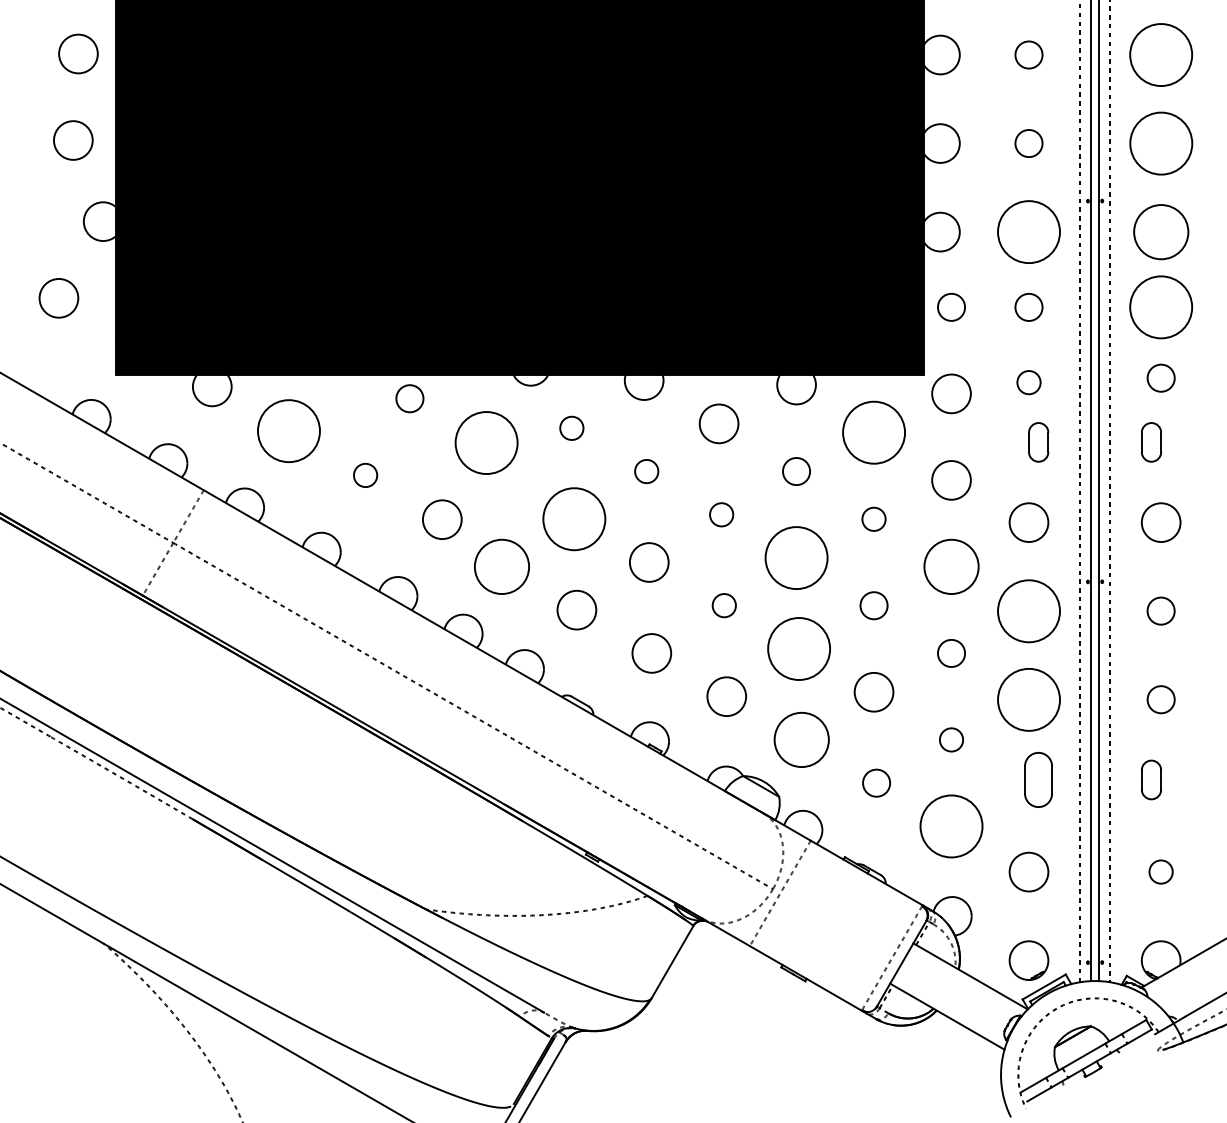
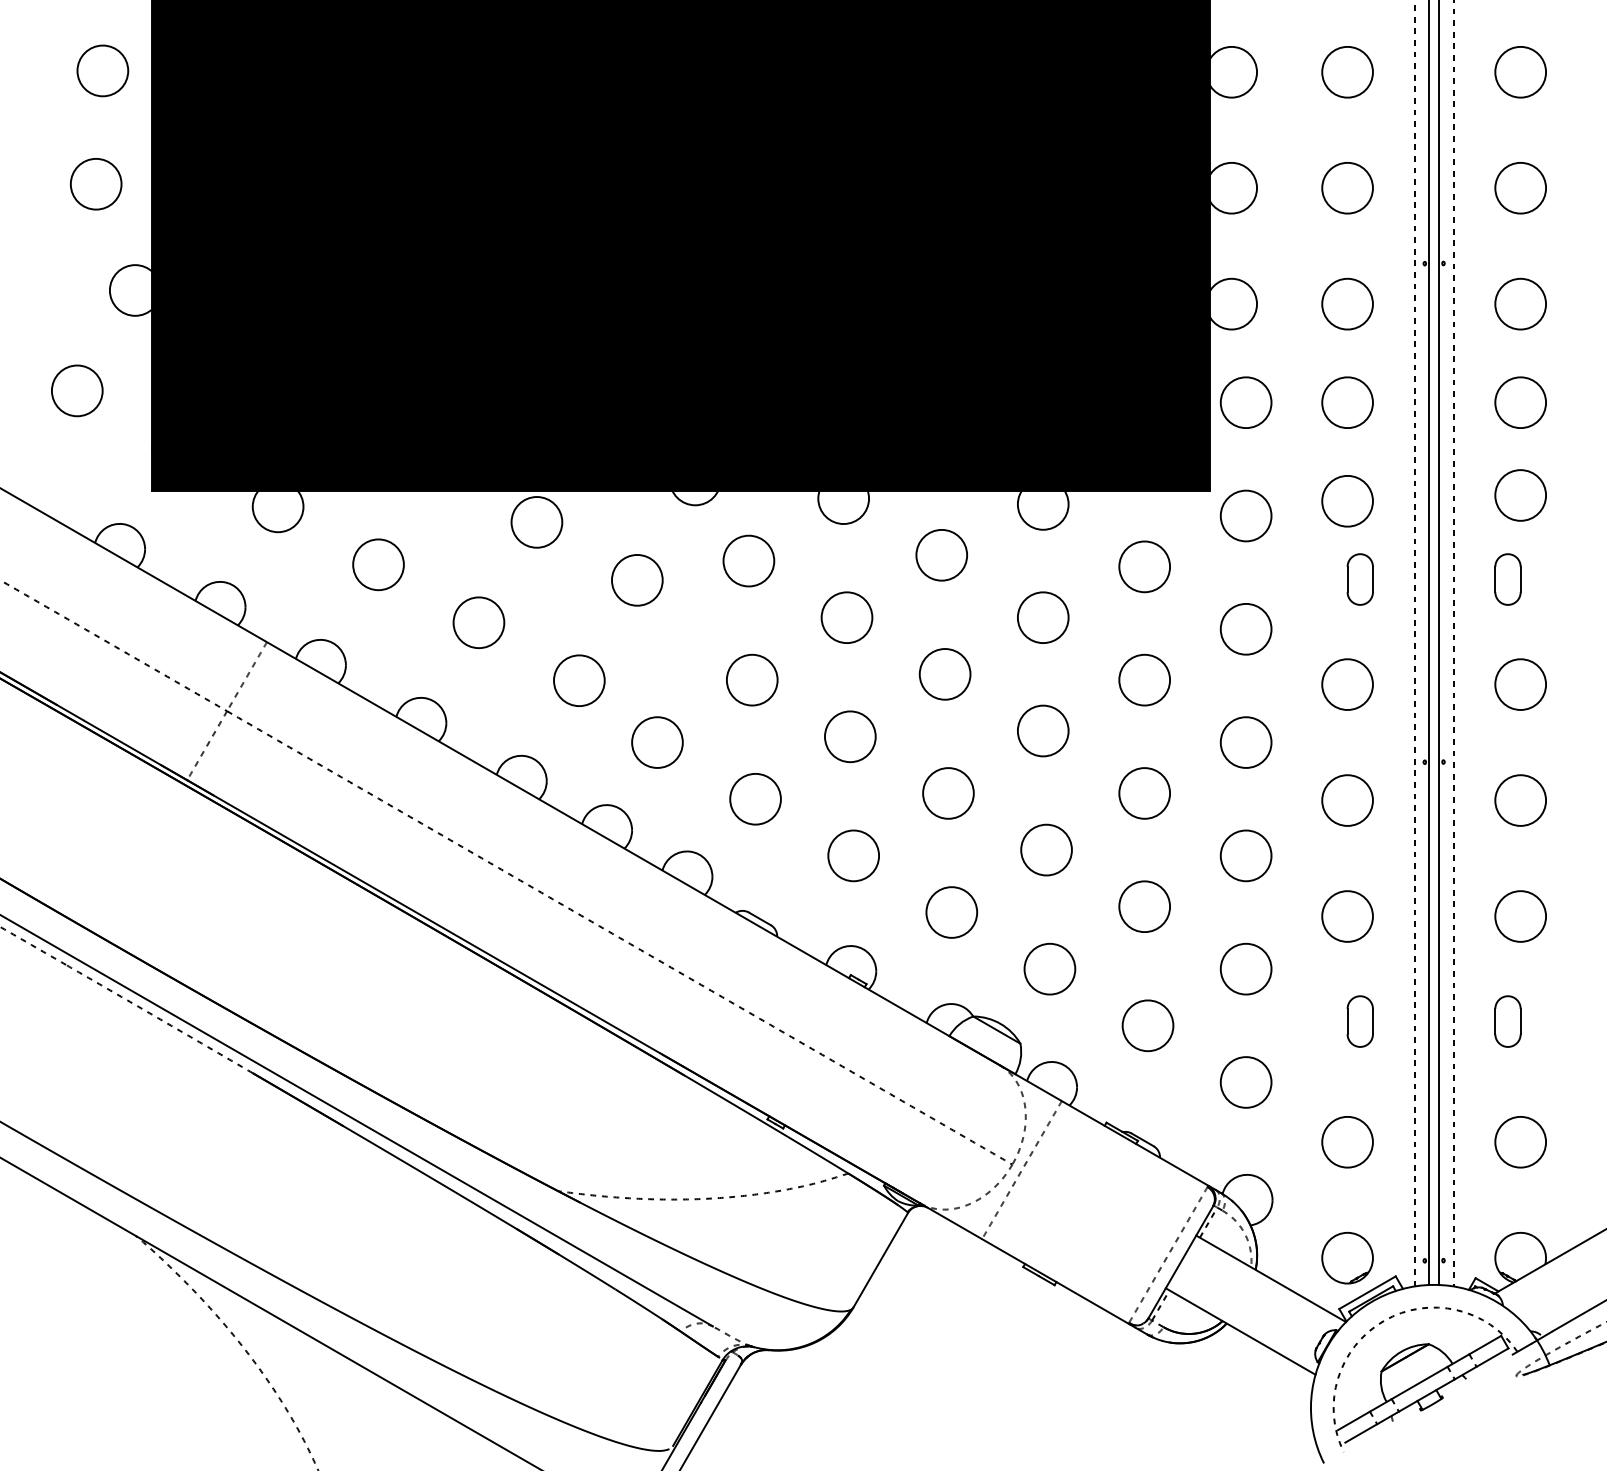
circle: (1028, 54) -> (1346, 71), size x1.43
circle: (1160, 54) -> (1519, 71), size x0.62
circle: (1028, 143) -> (1346, 188), size x1.43
circle: (1160, 143) -> (1519, 188), size x0.62
circle: (1028, 231) -> (1346, 303), size x0.62
circle: (1160, 231) -> (1519, 303), size x0.71
circle: (951, 307) -> (1246, 402), size x1.43
circle: (1028, 307) -> (1346, 402), size x1.43
circle: (1160, 307) -> (1519, 402), size x0.62
circle: (1160, 377) -> (1519, 494), size x1.43
circle: (1028, 382) -> (1346, 501), size x1.67
circle: (409, 398) -> (536, 522), size x1.43
circle: (571, 428) -> (748, 561), size x1.67
circle: (288, 430) -> (377, 563), size x0.62
circle: (873, 432) -> (1143, 566), size x0.62
circle: (486, 442) -> (637, 579), size x0.62
circle: (646, 471) -> (846, 617), size x1.67
circle: (796, 471) -> (1043, 617), size x1.43
circle: (365, 475) -> (478, 622), size x1.67
circle: (721, 514) -> (944, 673), size x1.67
circle: (574, 518) -> (752, 679), size x0.62
circle: (873, 519) -> (1143, 680), size x1.67
circle: (796, 557) -> (1043, 730), size x0.62
circle: (501, 566) -> (656, 742), size x0.71
circle: (951, 566) -> (1246, 742), size x0.71
circle: (724, 605) -> (948, 793), size x1.67
circle: (873, 605) -> (1143, 793), size x1.43
circle: (1028, 610) -> (1346, 799), size x0.62
circle: (1160, 610) -> (1519, 799), size x1.43
circle: (798, 648) -> (1045, 849), size x0.62
circle: (951, 653) -> (1246, 855), size x1.43
circle: (1028, 699) -> (1346, 916), size x0.62
circle: (1160, 699) -> (1519, 916), size x1.43
circle: (801, 739) -> (1049, 968), size x0.71
circle: (951, 739) -> (1246, 968), size x1.67
part: (1038, 779) -> (1360, 1020), size x0.71
circle: (876, 782) -> (1147, 1024), size x1.43
circle: (951, 826) -> (1246, 1082), size x0.62
circle: (1160, 871) -> (1519, 1141), size x1.67

